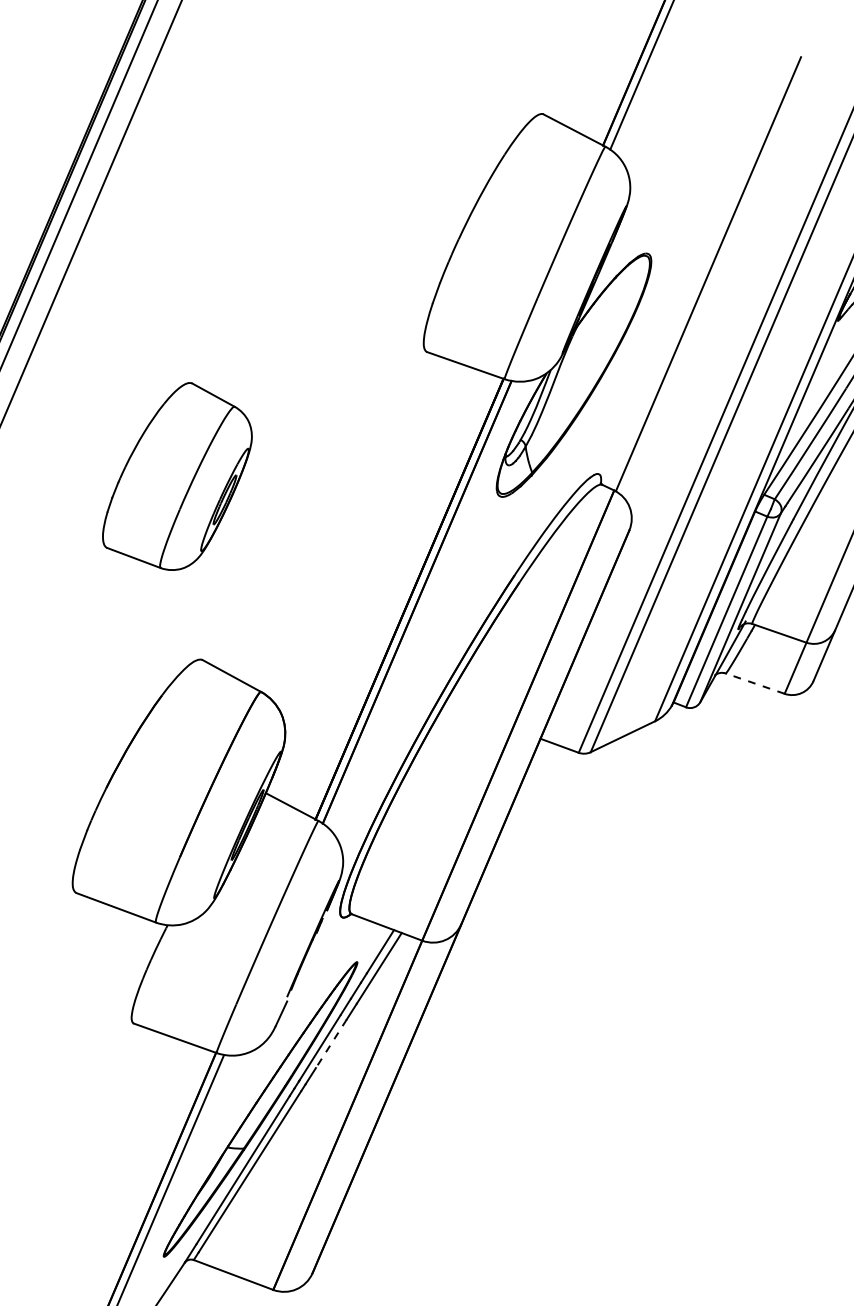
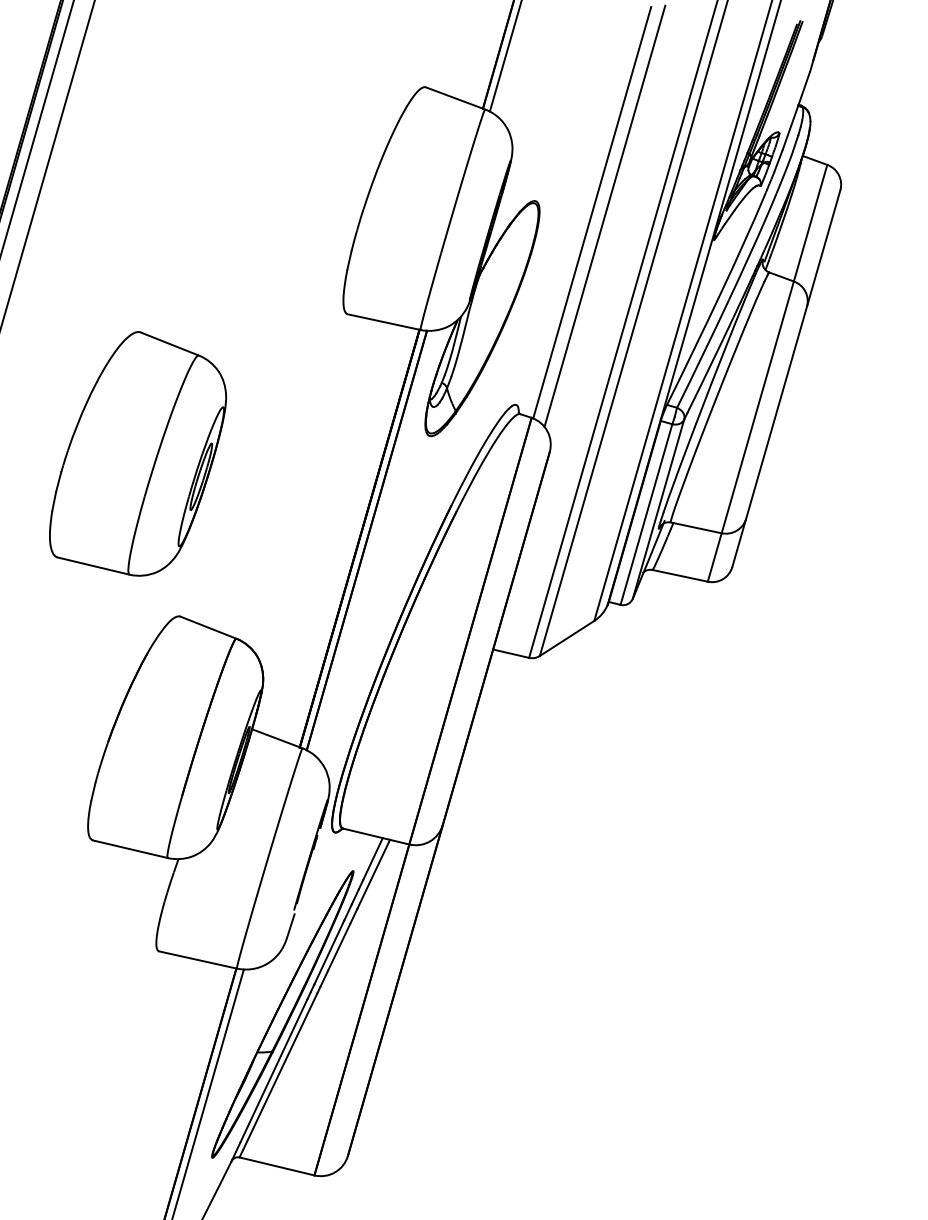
line: (721, 278) -> (604, 215), added
part: (179, 475) -> (138, 453), size x1.43
line: (754, 683) -> (679, 575), dashed -> solid
line: (330, 1043) -> (338, 947), dashed -> solid

